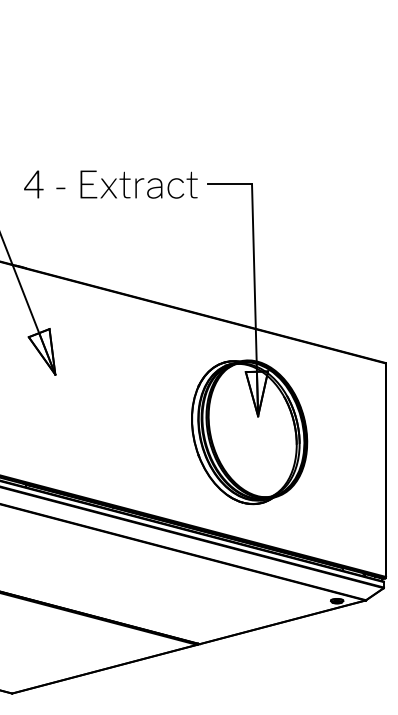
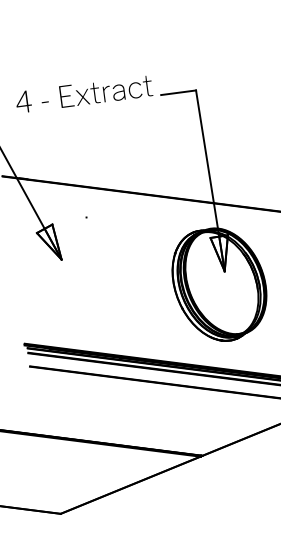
text: (110, 184) -> (83, 94), moved

